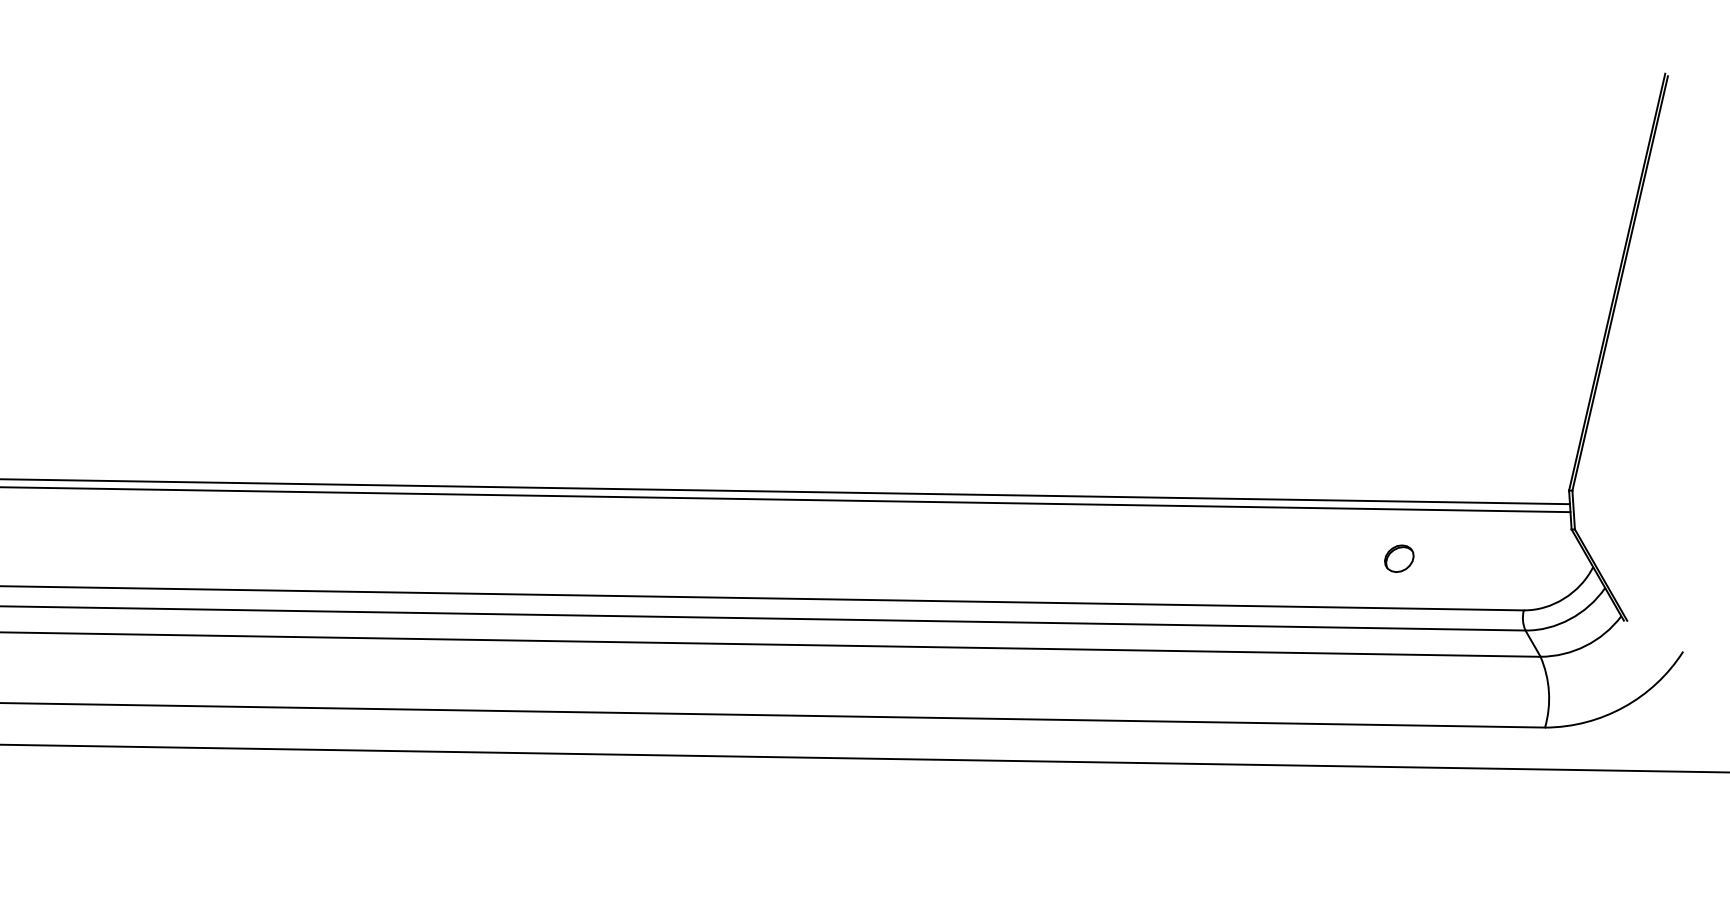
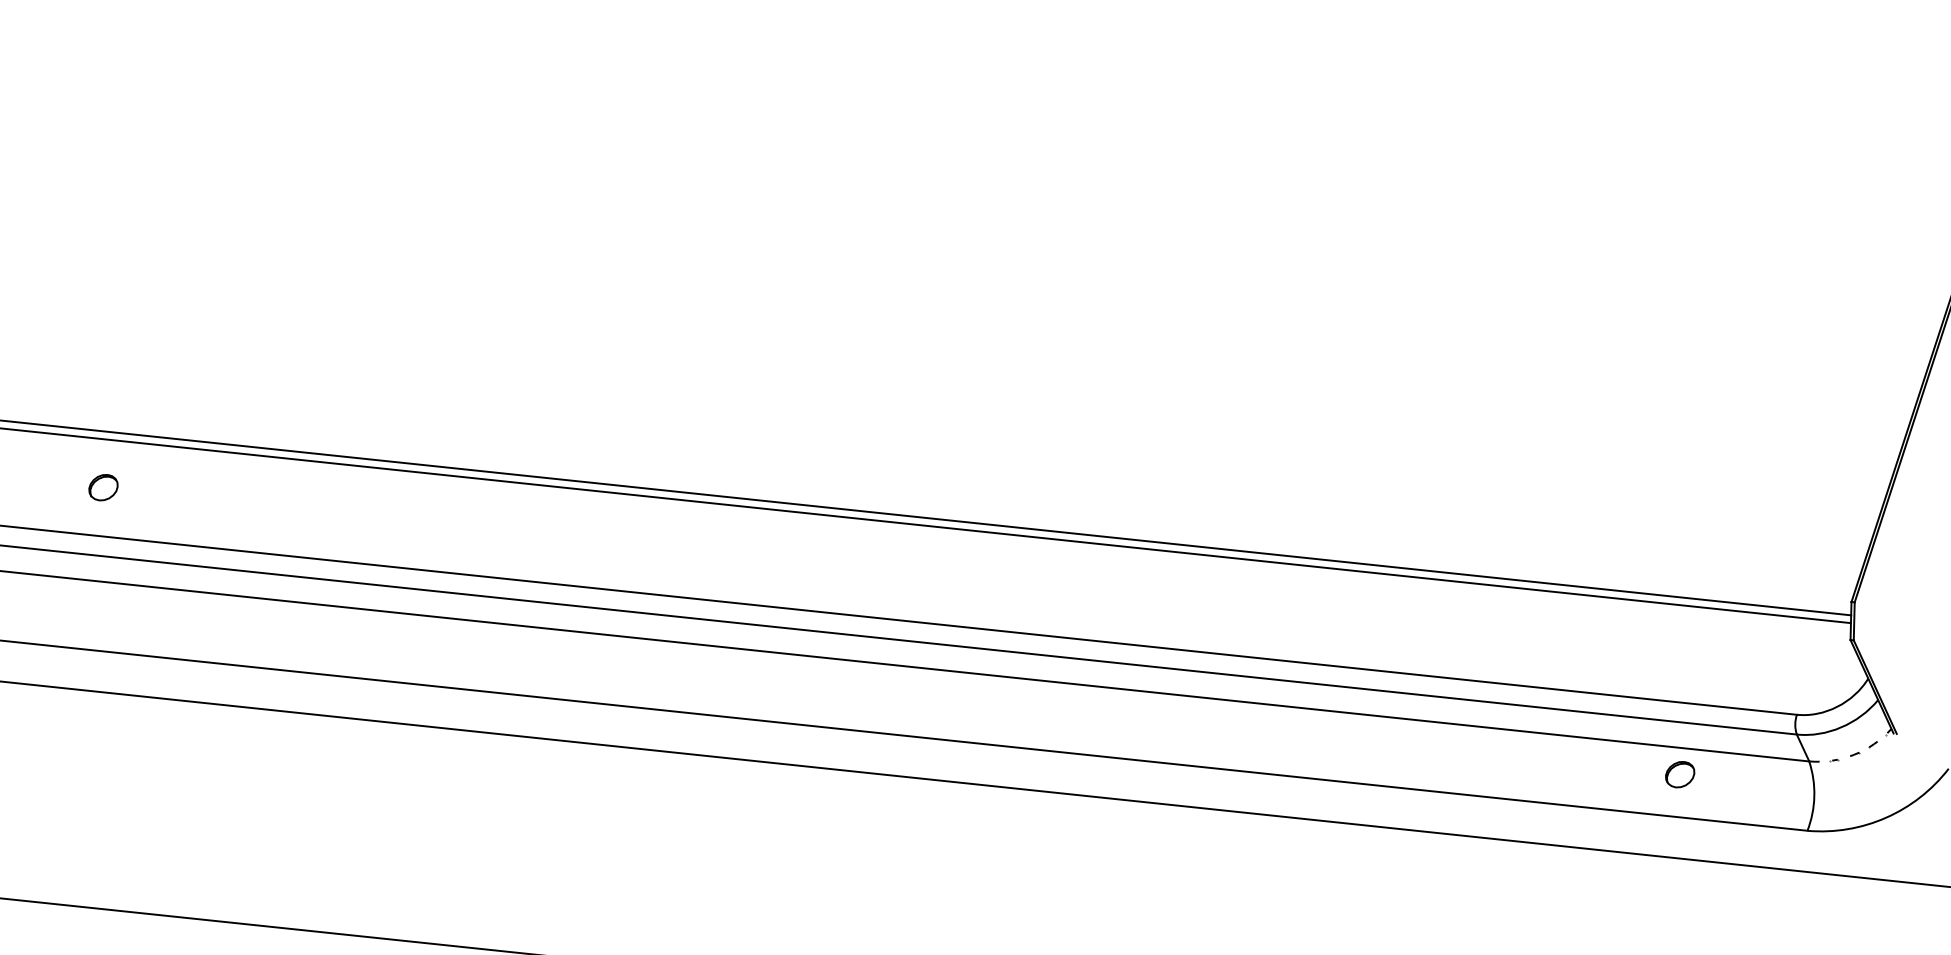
part: (1399, 558) -> (1680, 774), moved
arc: (1586, 645) -> (1854, 754), solid -> dashed

